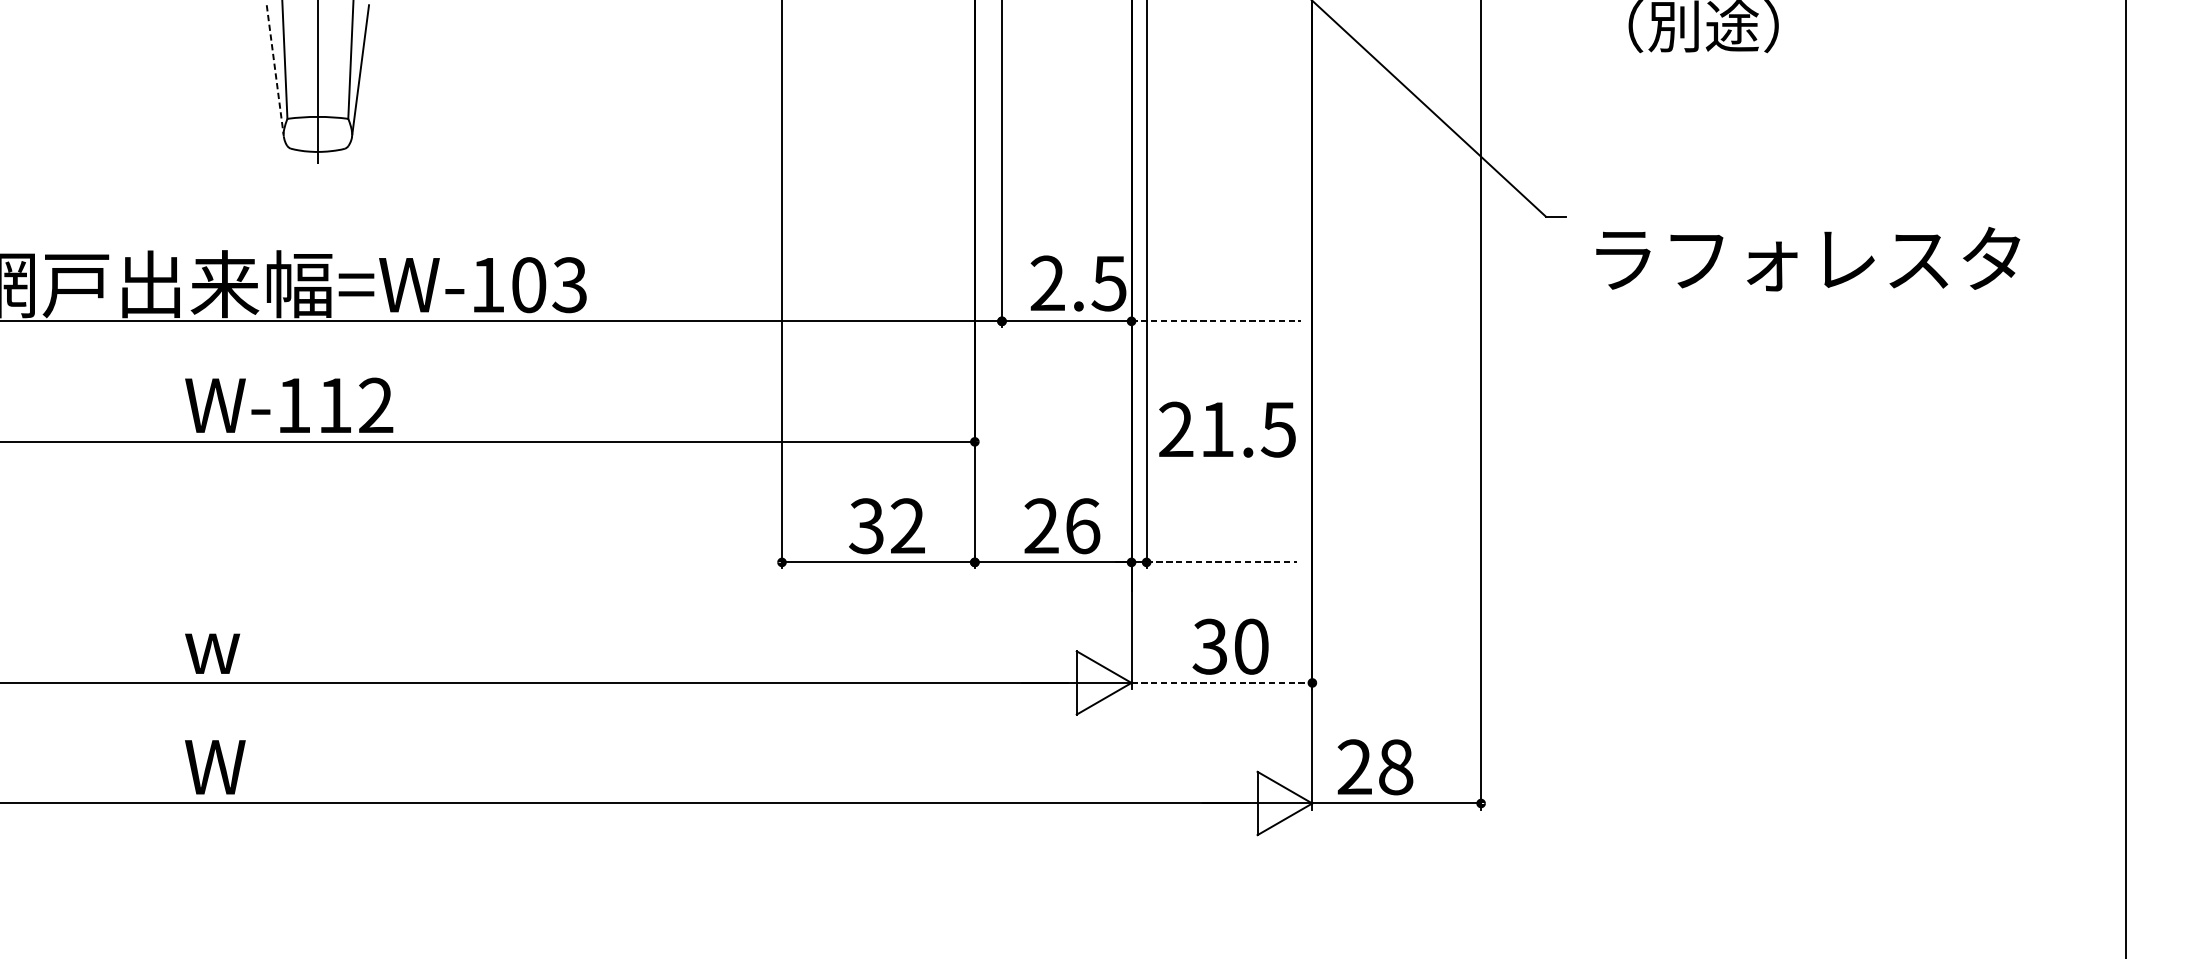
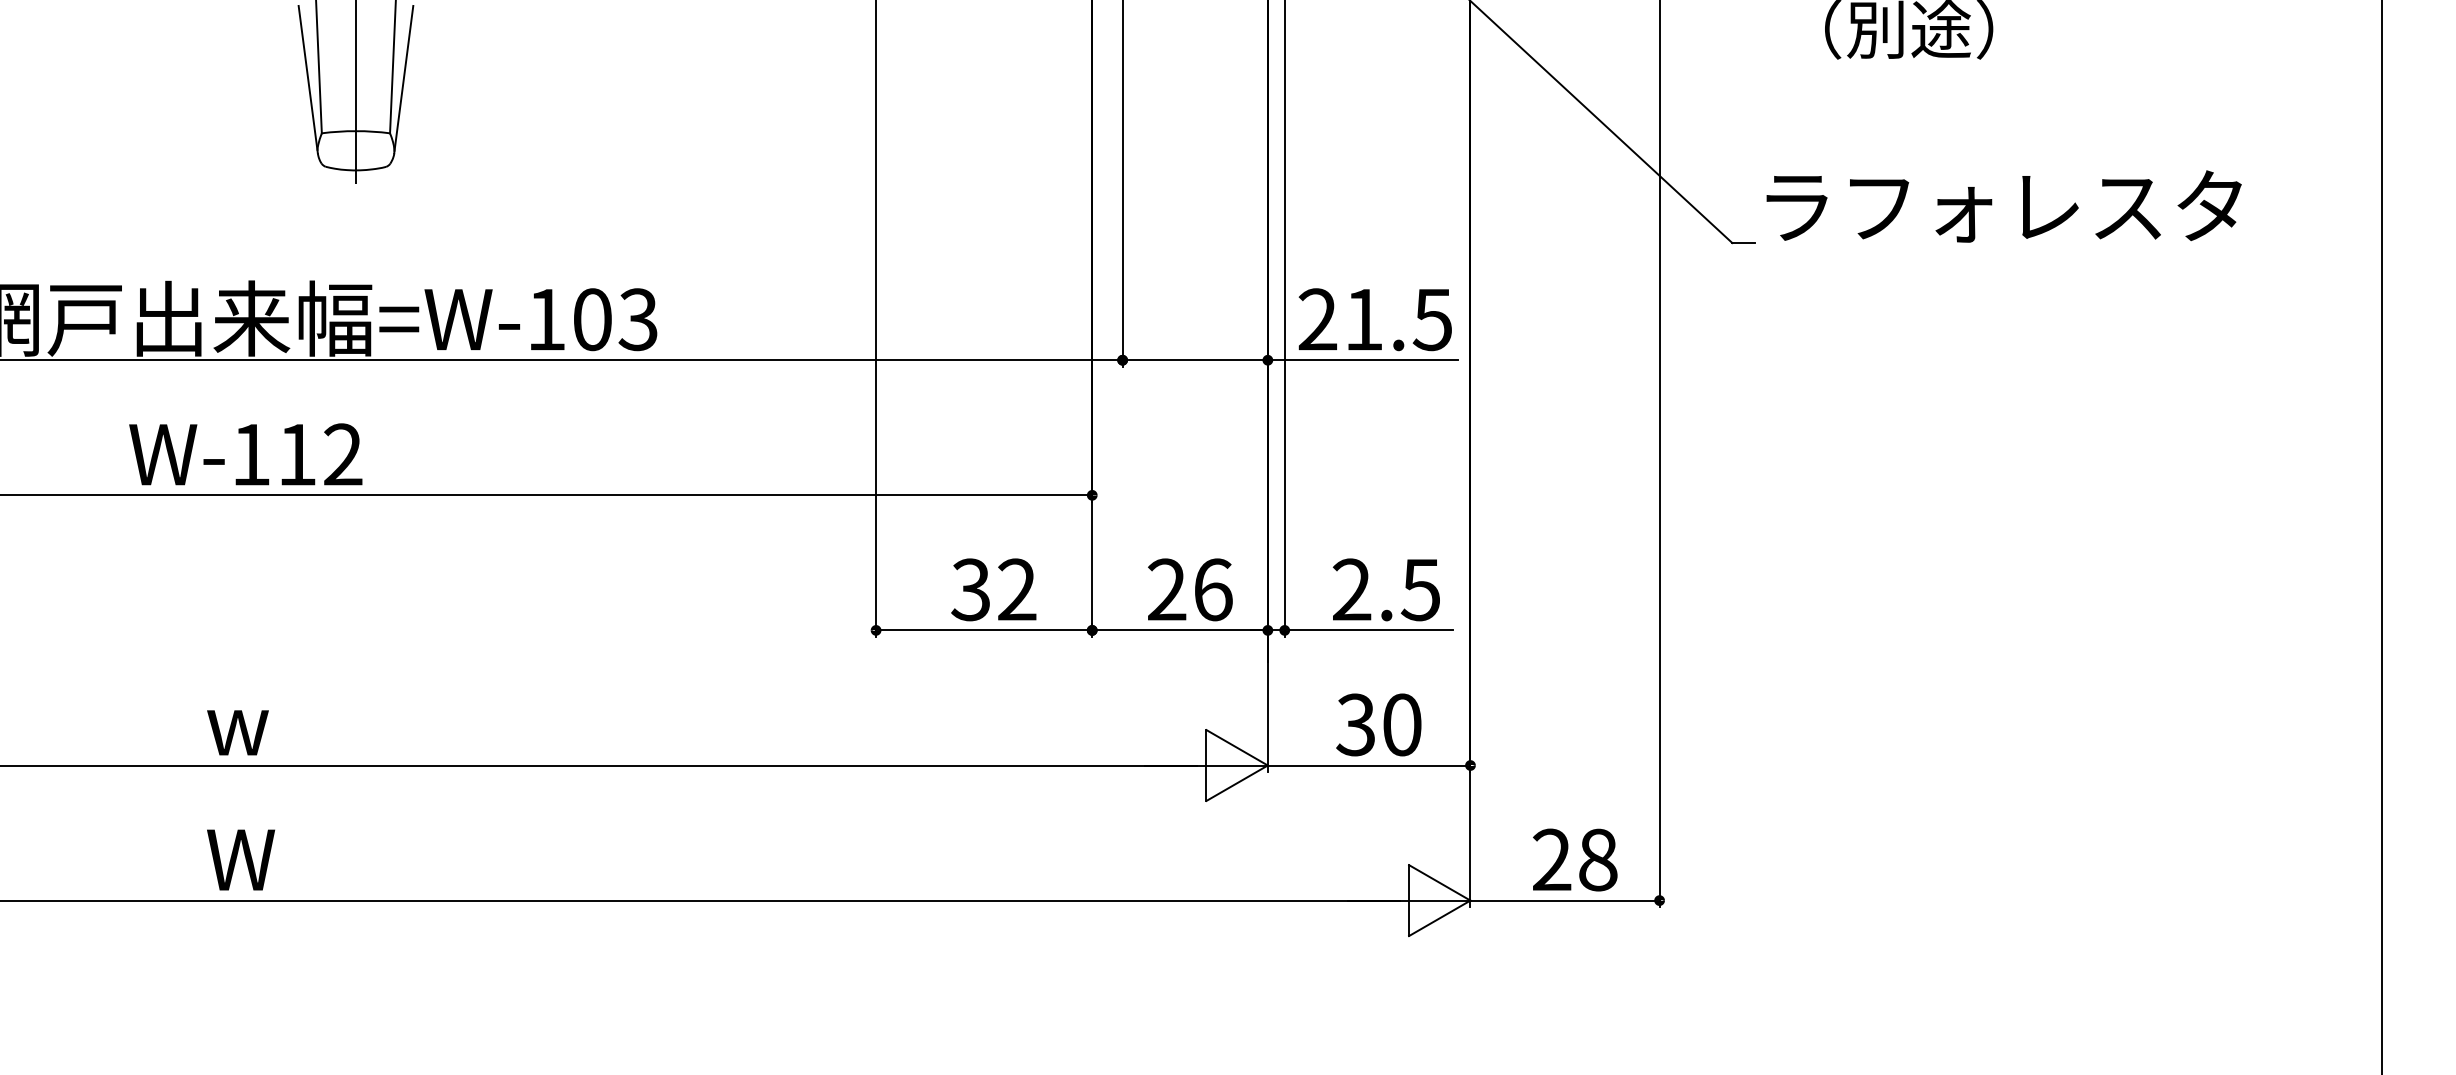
line: (275, 71) -> (308, 80), dashed -> solid
text: (1807, 259) -> (2003, 206), moved
text: (1077, 283) -> (1385, 589), moved
line: (1216, 321) -> (1362, 360), dashed -> solid
text: (288, 405) -> (245, 454), moved
text: (1226, 429) -> (1374, 319), moved
line: (1222, 562) -> (1369, 630), dashed -> solid
line: (1222, 682) -> (1369, 765), dashed -> solid
text: (1375, 766) -> (1575, 859), moved

